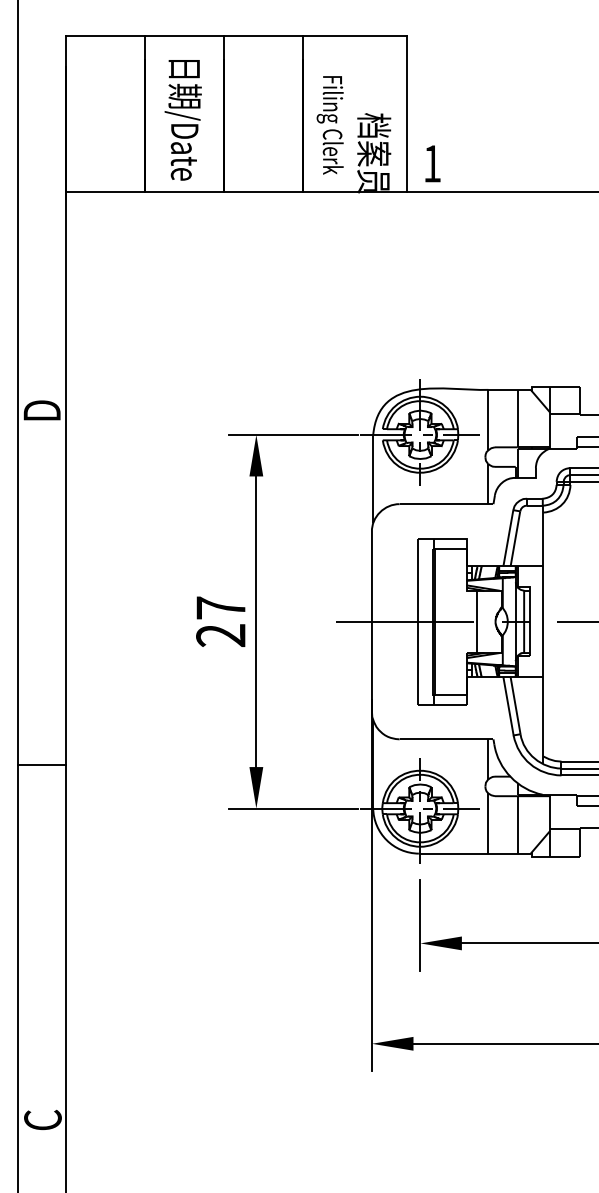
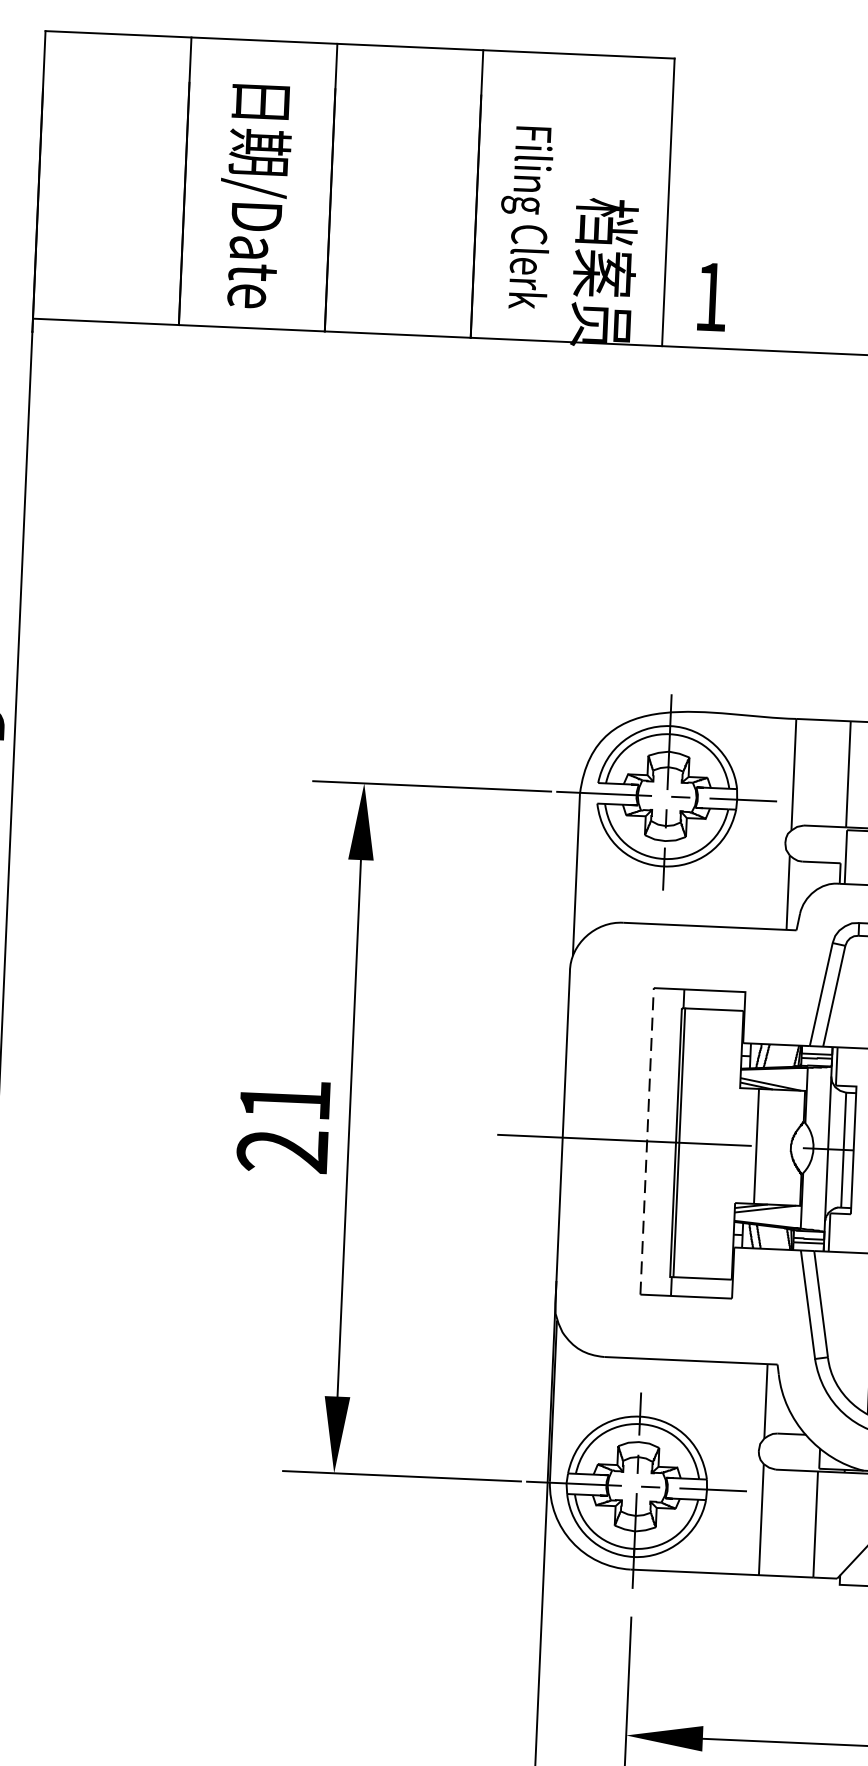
text: (220, 607) -> (284, 1099), 27 -> 21
line: (417, 621) -> (646, 1140), solid -> dashed

